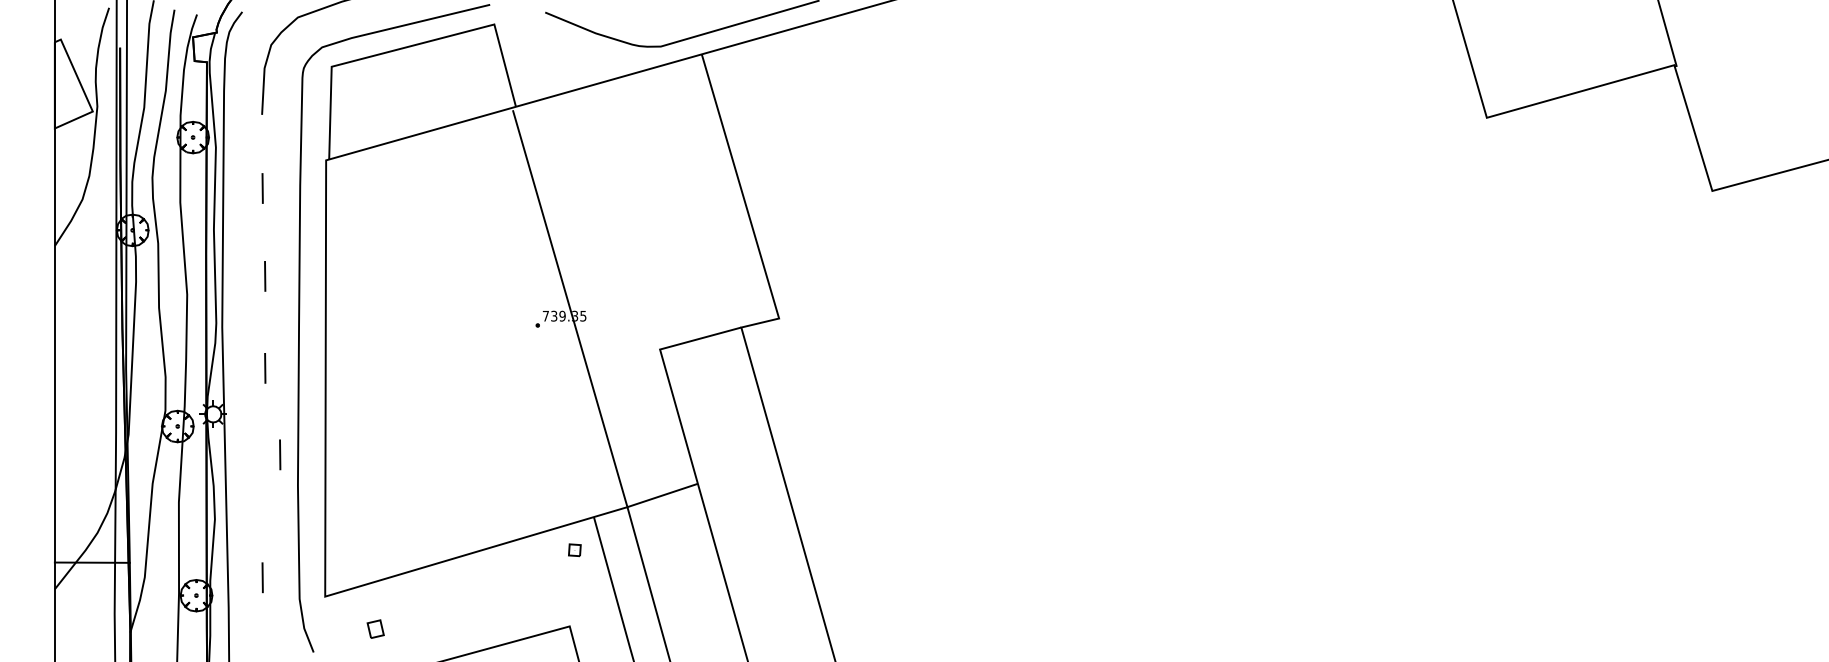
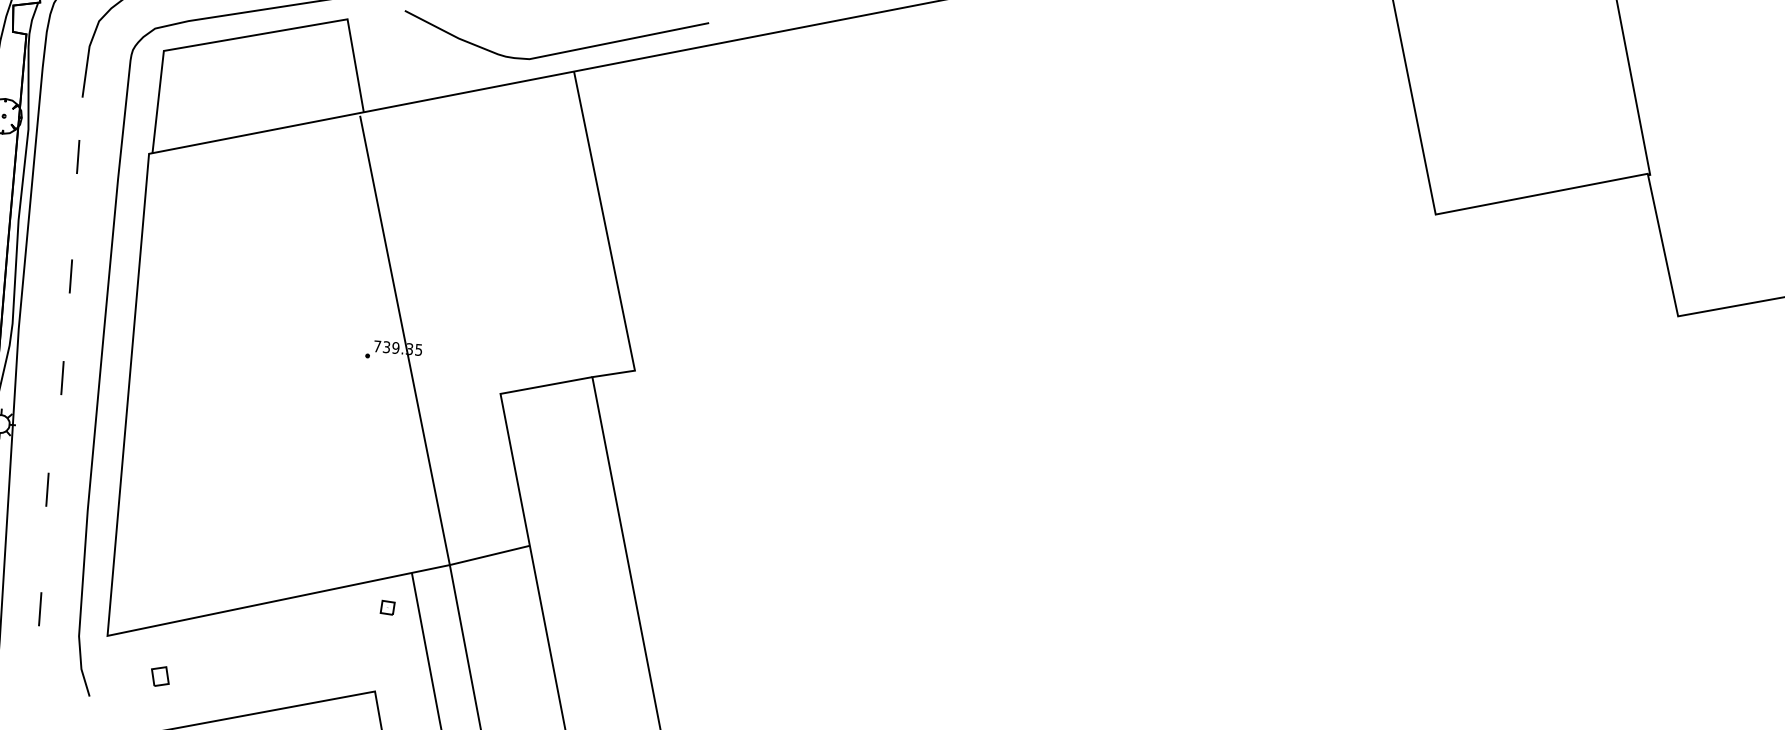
line: (262, 188) -> (77, 156), moved
line: (280, 454) -> (47, 489), moved

